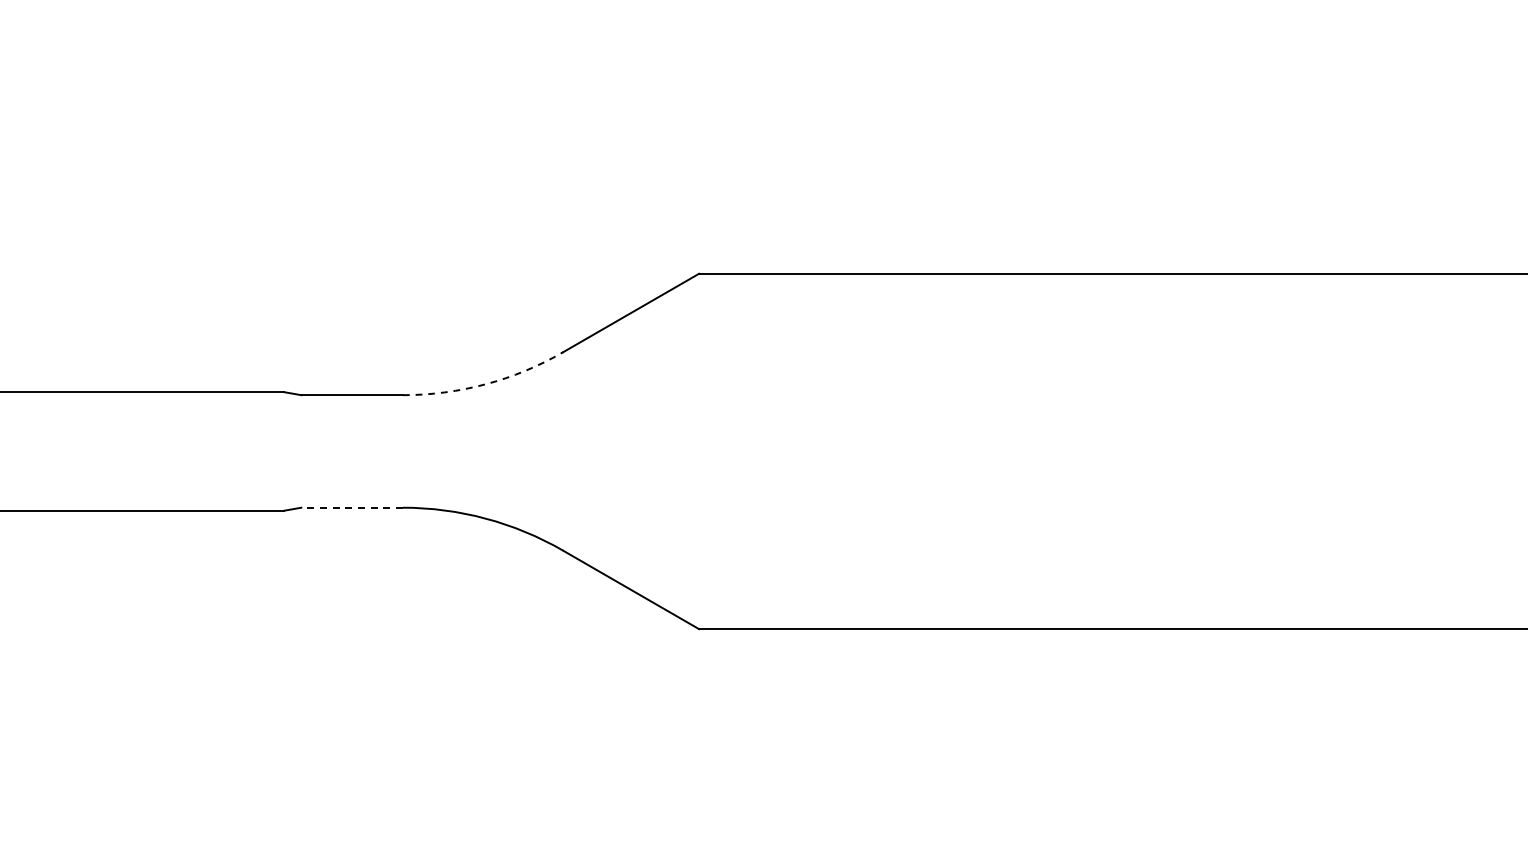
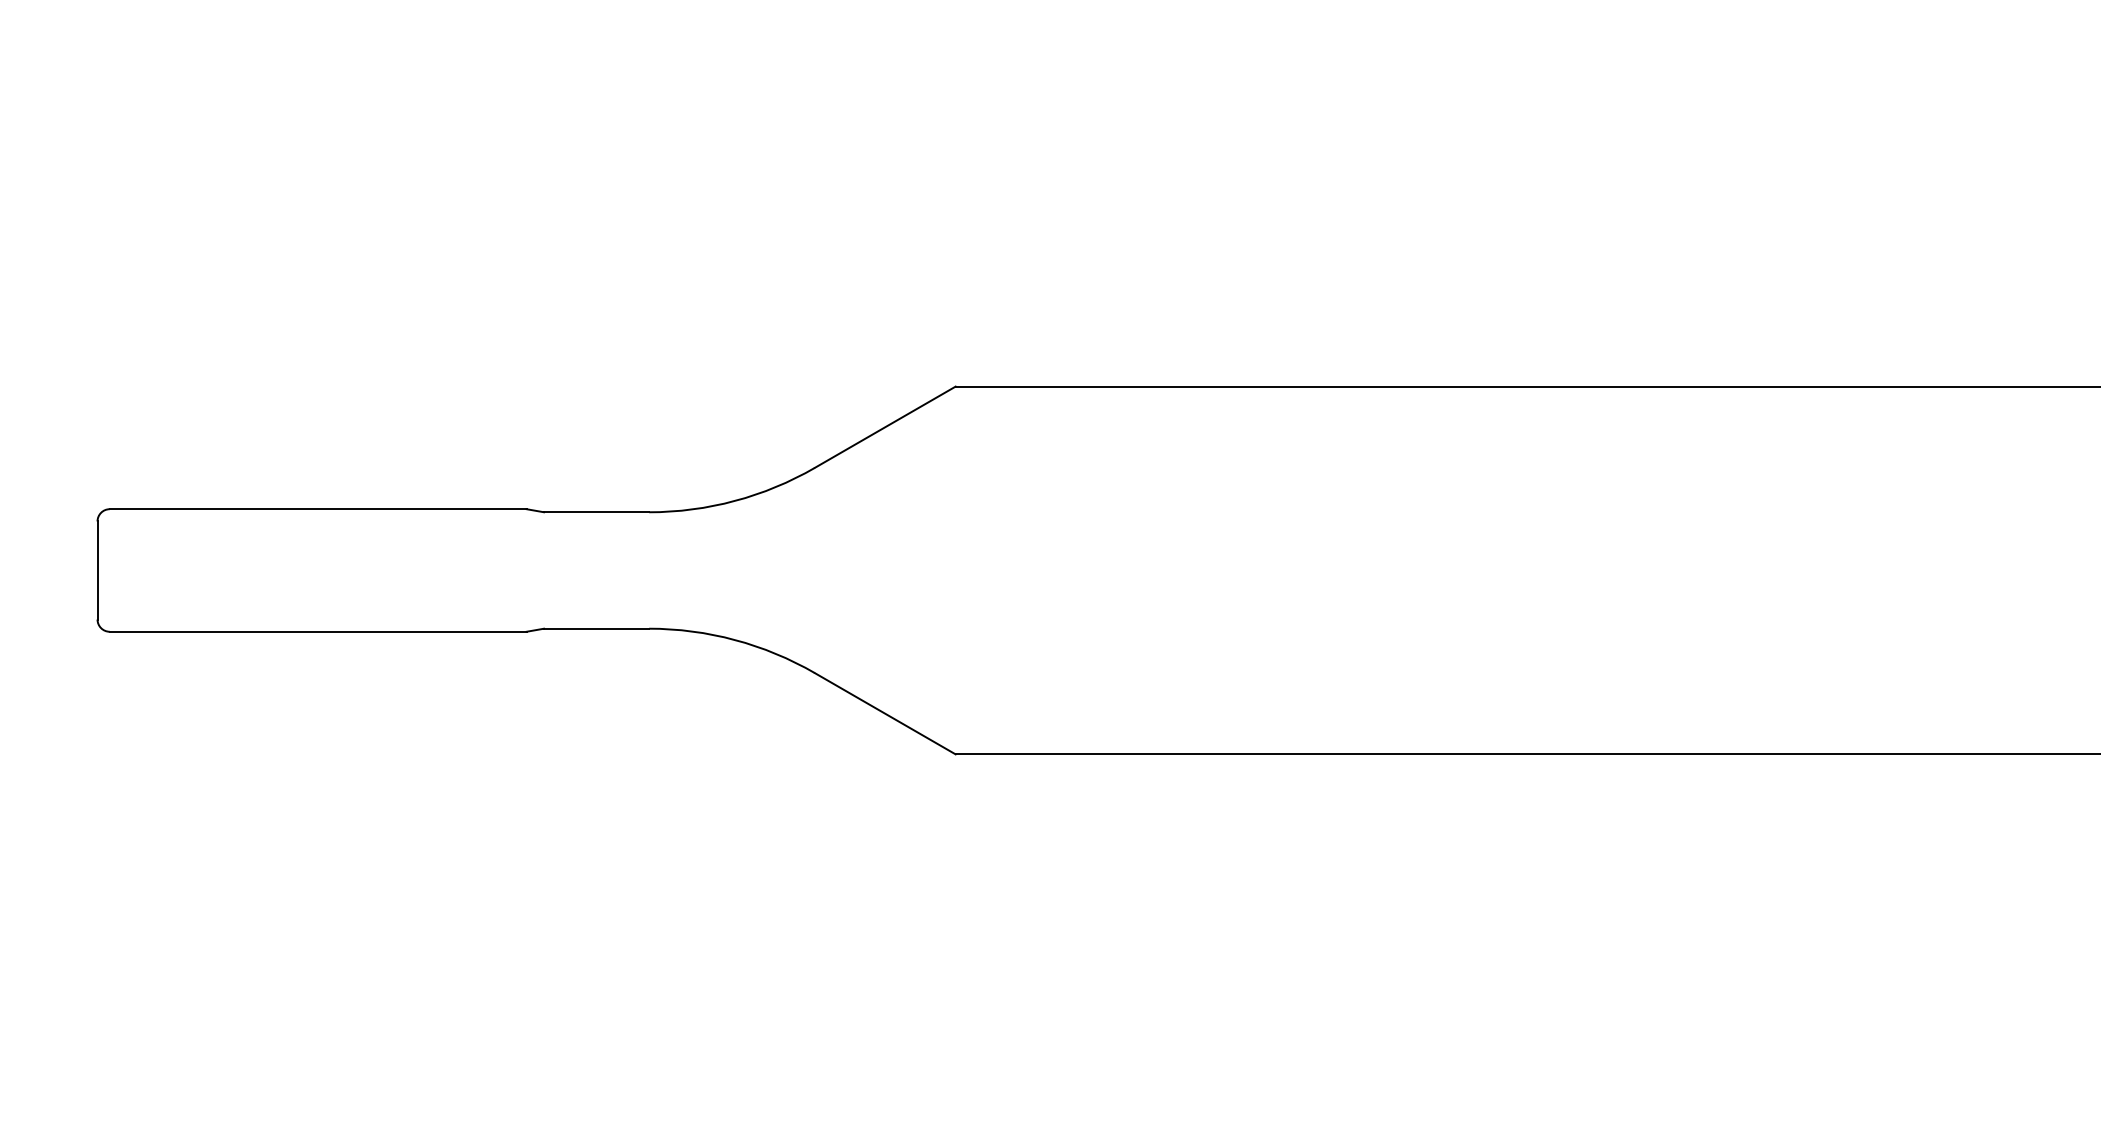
arc: (485, 383) -> (734, 500), dashed -> solid
line: (352, 507) -> (596, 628), dashed -> solid

